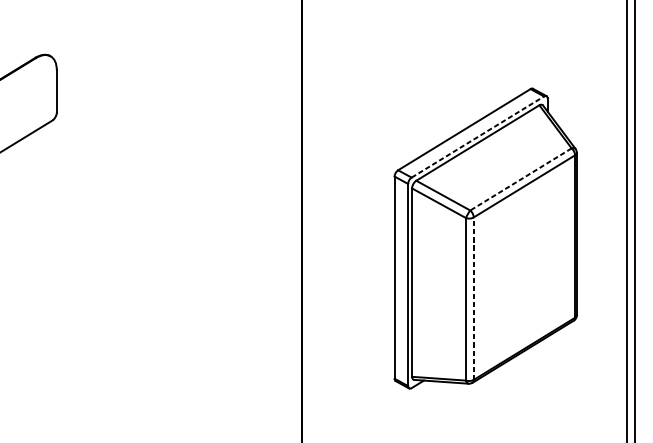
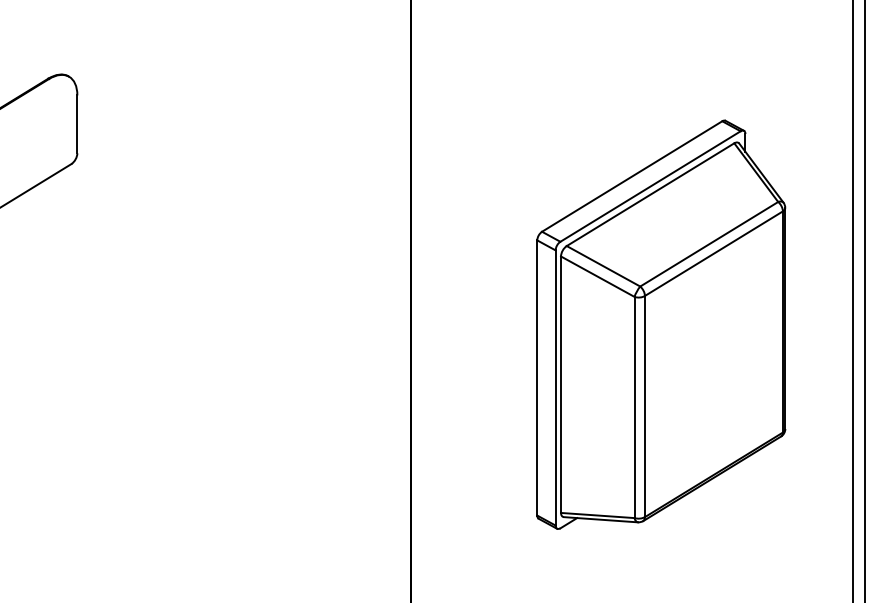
line: (477, 137) -> (650, 186), dashed -> solid
line: (521, 179) -> (709, 244), dashed -> solid
line: (473, 298) -> (644, 406), dashed -> solid

